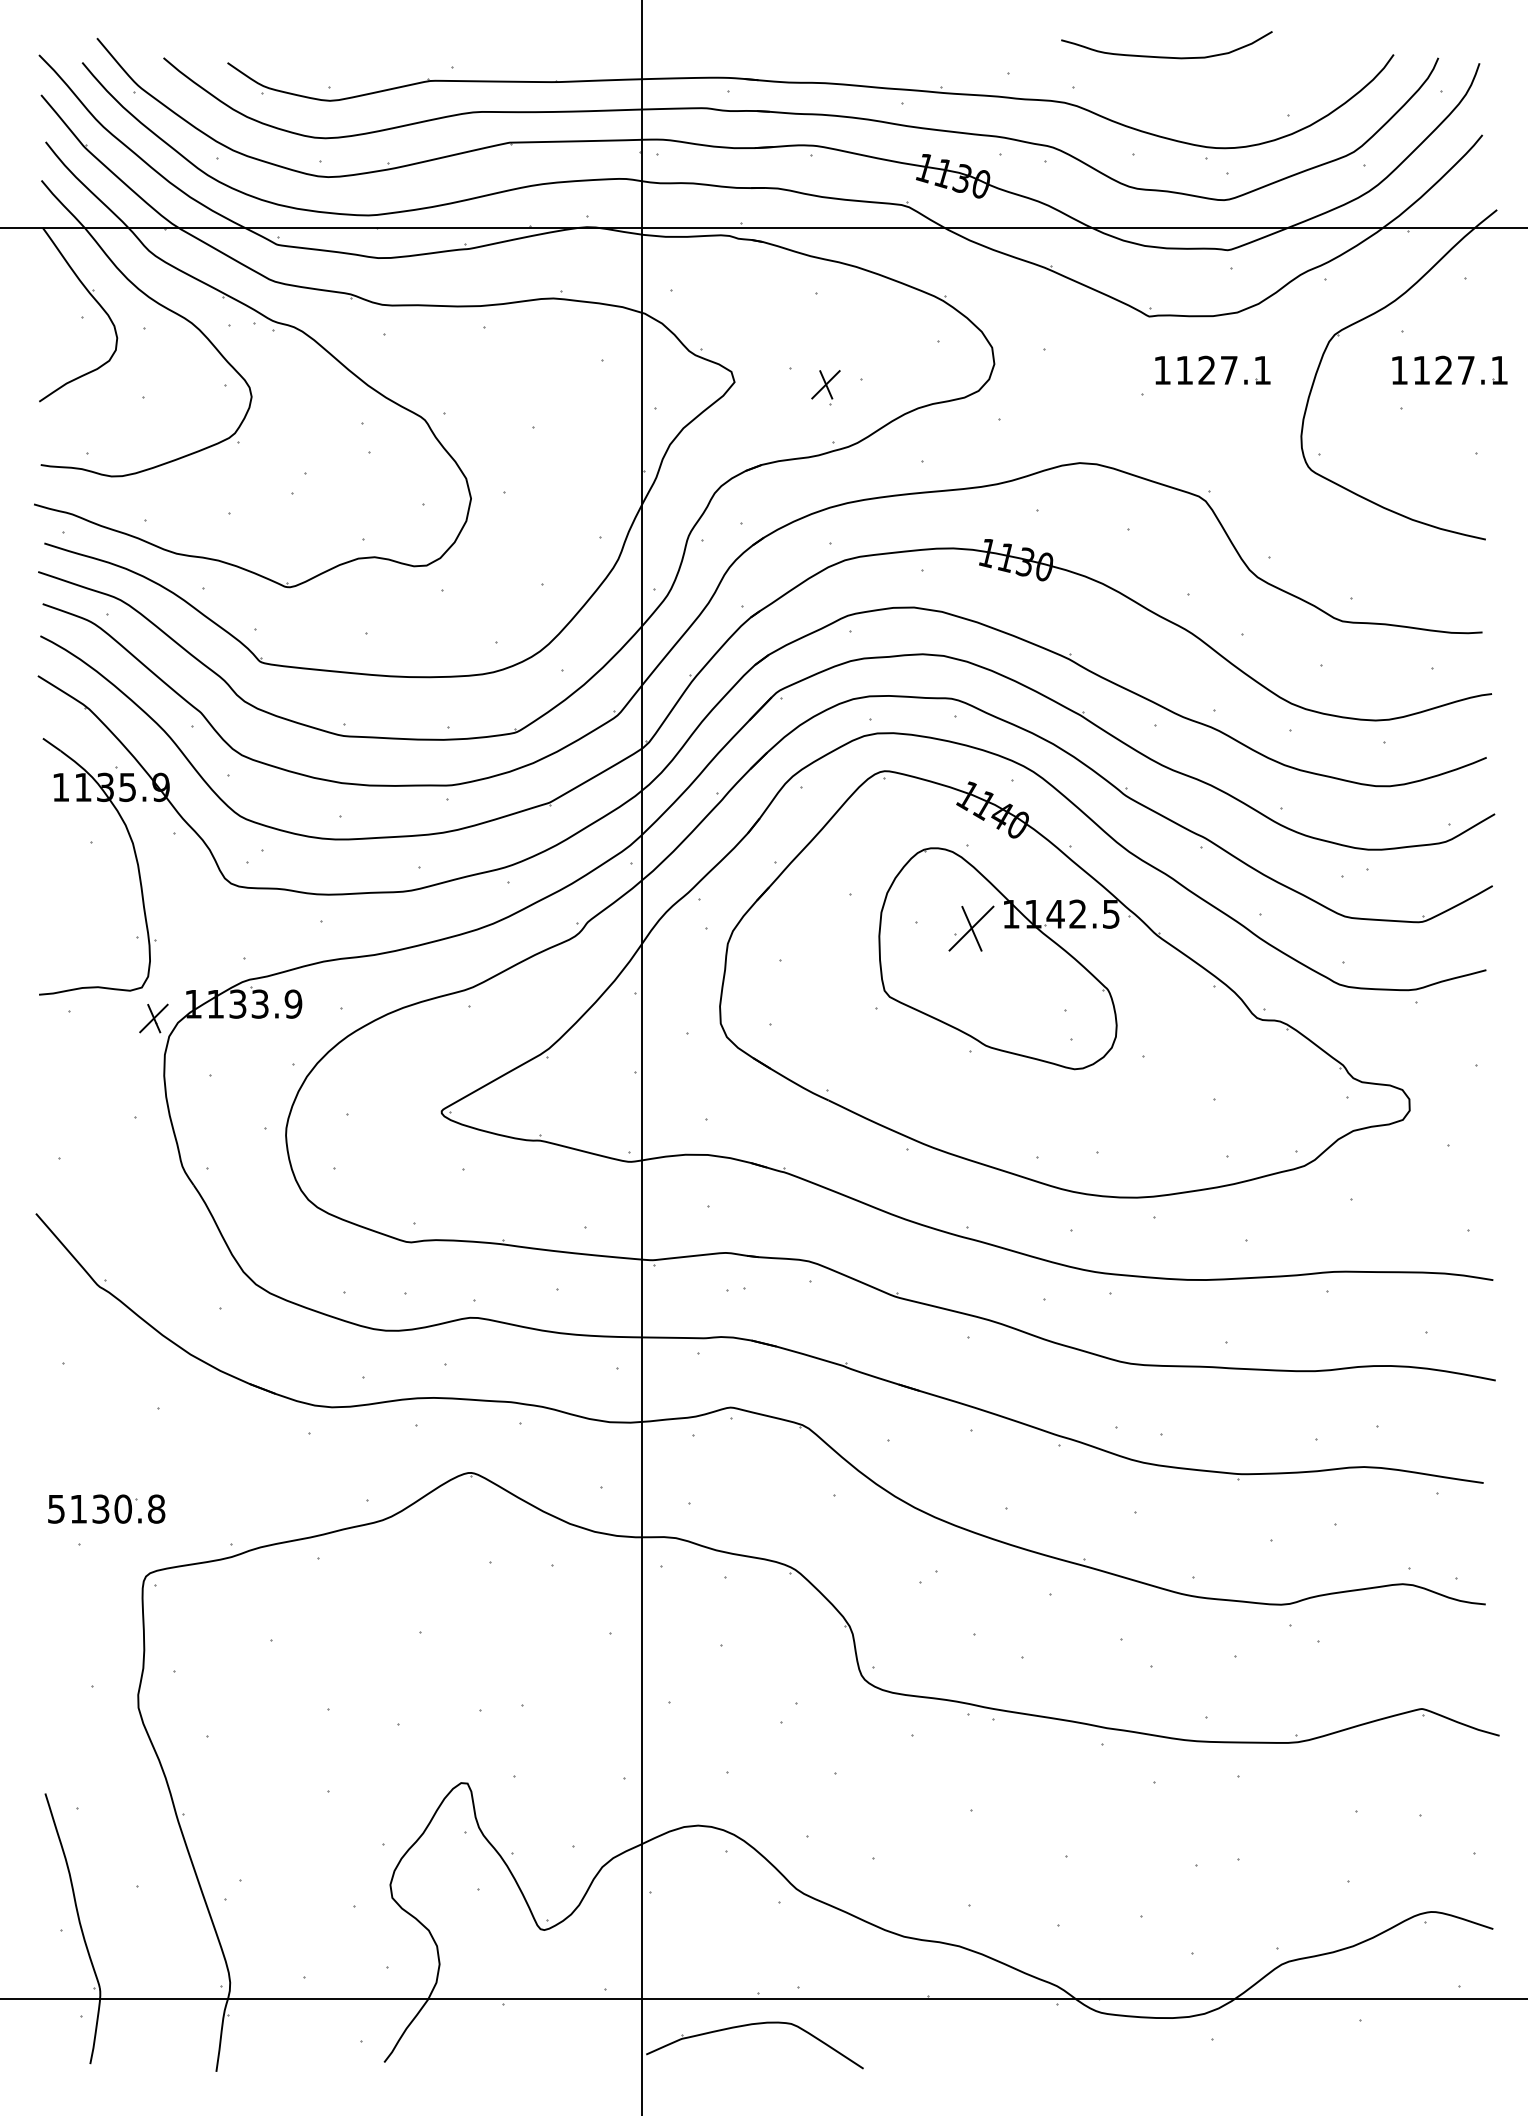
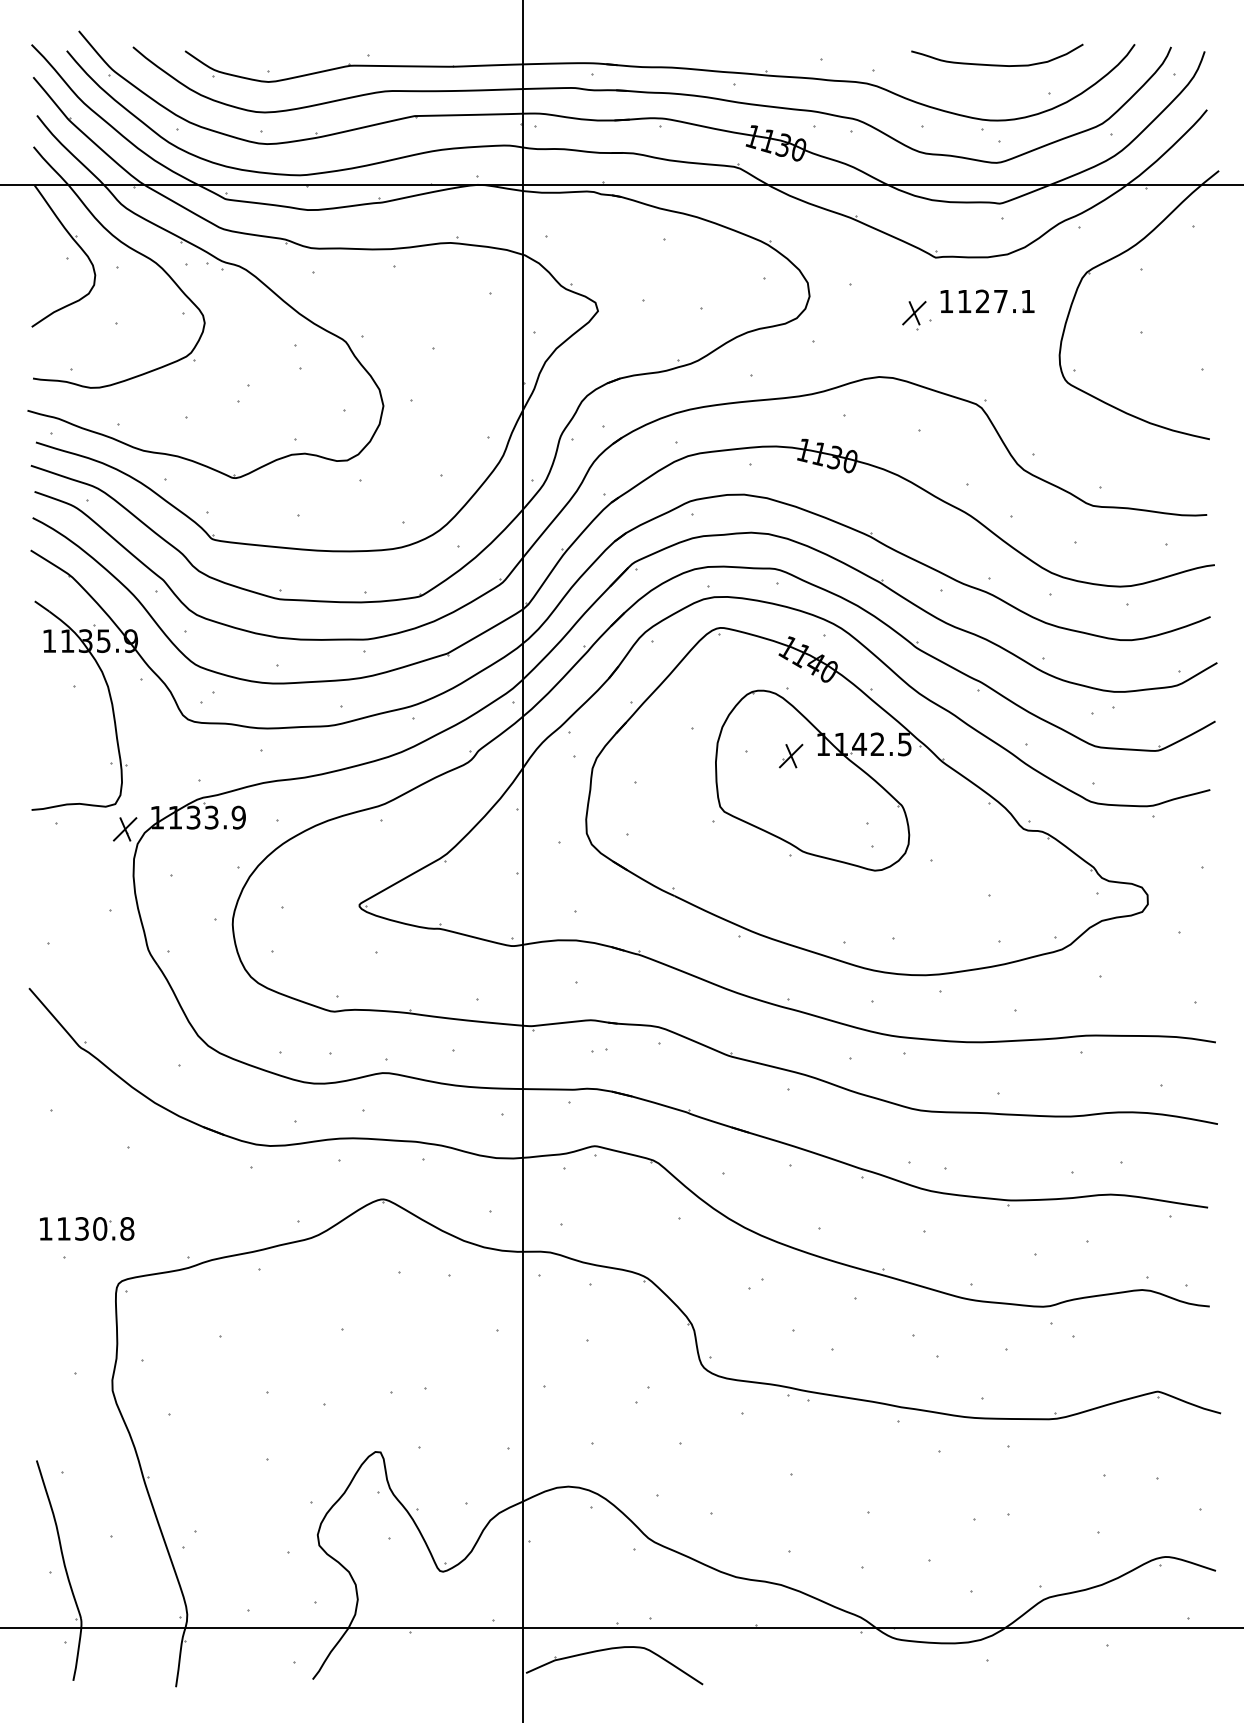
curve: (1166, 56) -> (997, 64), moved
part: (1449, 369) -> (1180, 300), removed
part: (825, 387) -> (913, 315), moved
part: (971, 928) -> (790, 756), size x0.62
text: (56, 1509) -> (45, 1229), 5130.8 -> 1130.8

